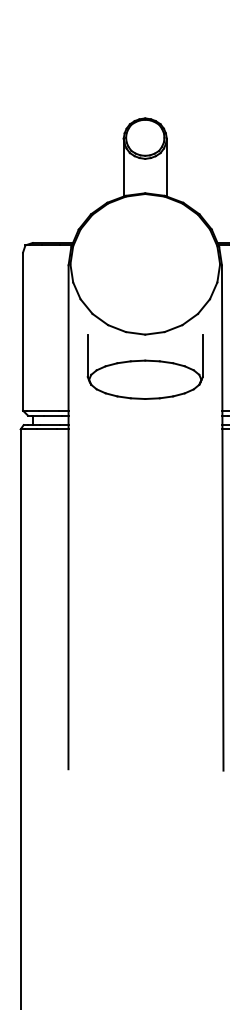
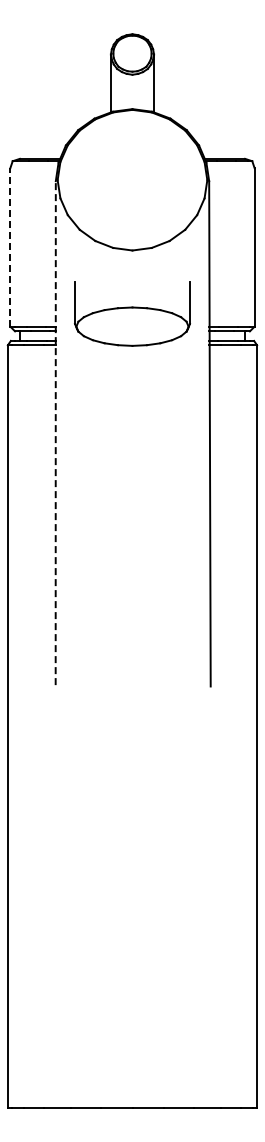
line: (23, 331) -> (10, 247), solid -> dashed
part: (145, 366) -> (132, 313), moved
line: (68, 517) -> (55, 433), solid -> dashed

